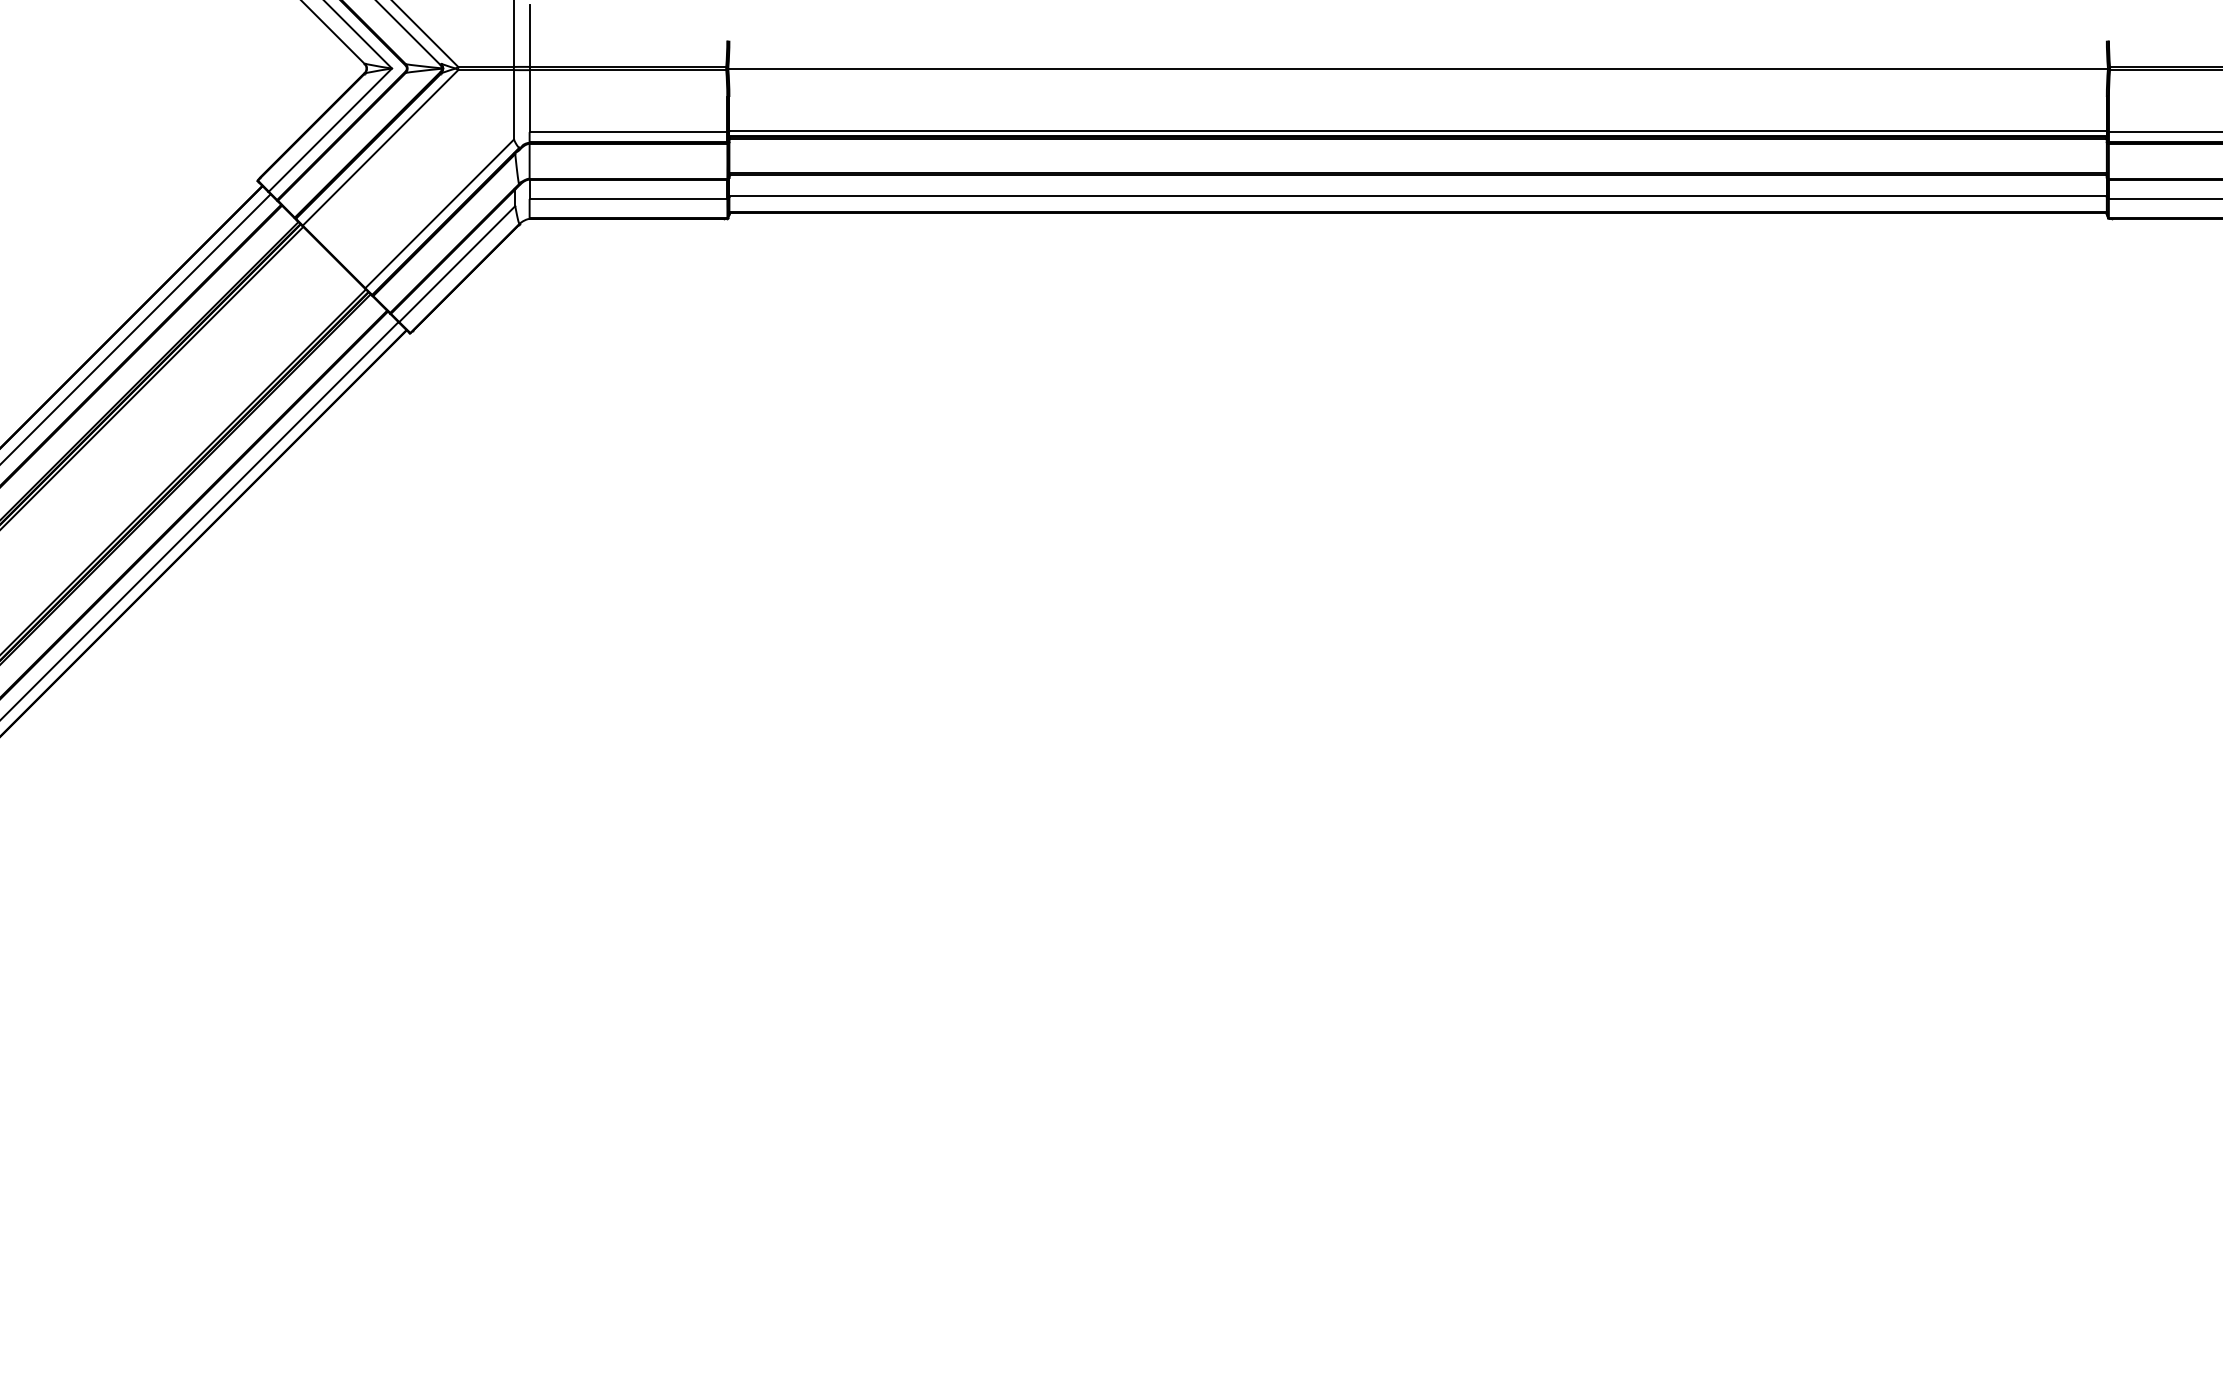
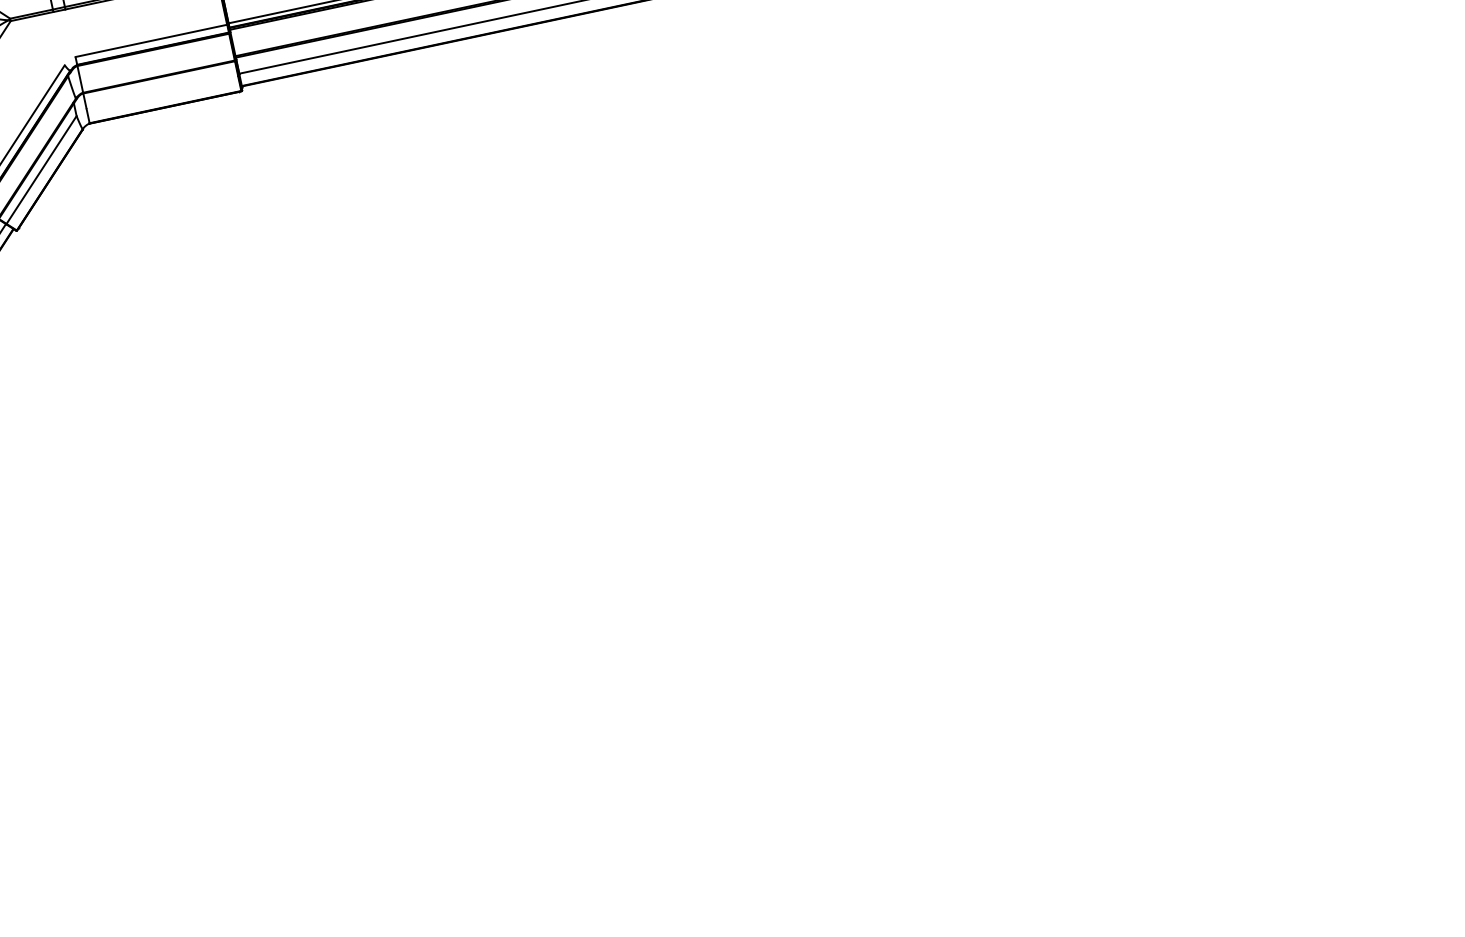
line: (529, 101) -> (70, 33), removed
line: (513, 104) -> (58, 38), removed
line: (628, 198) -> (162, 91), removed

